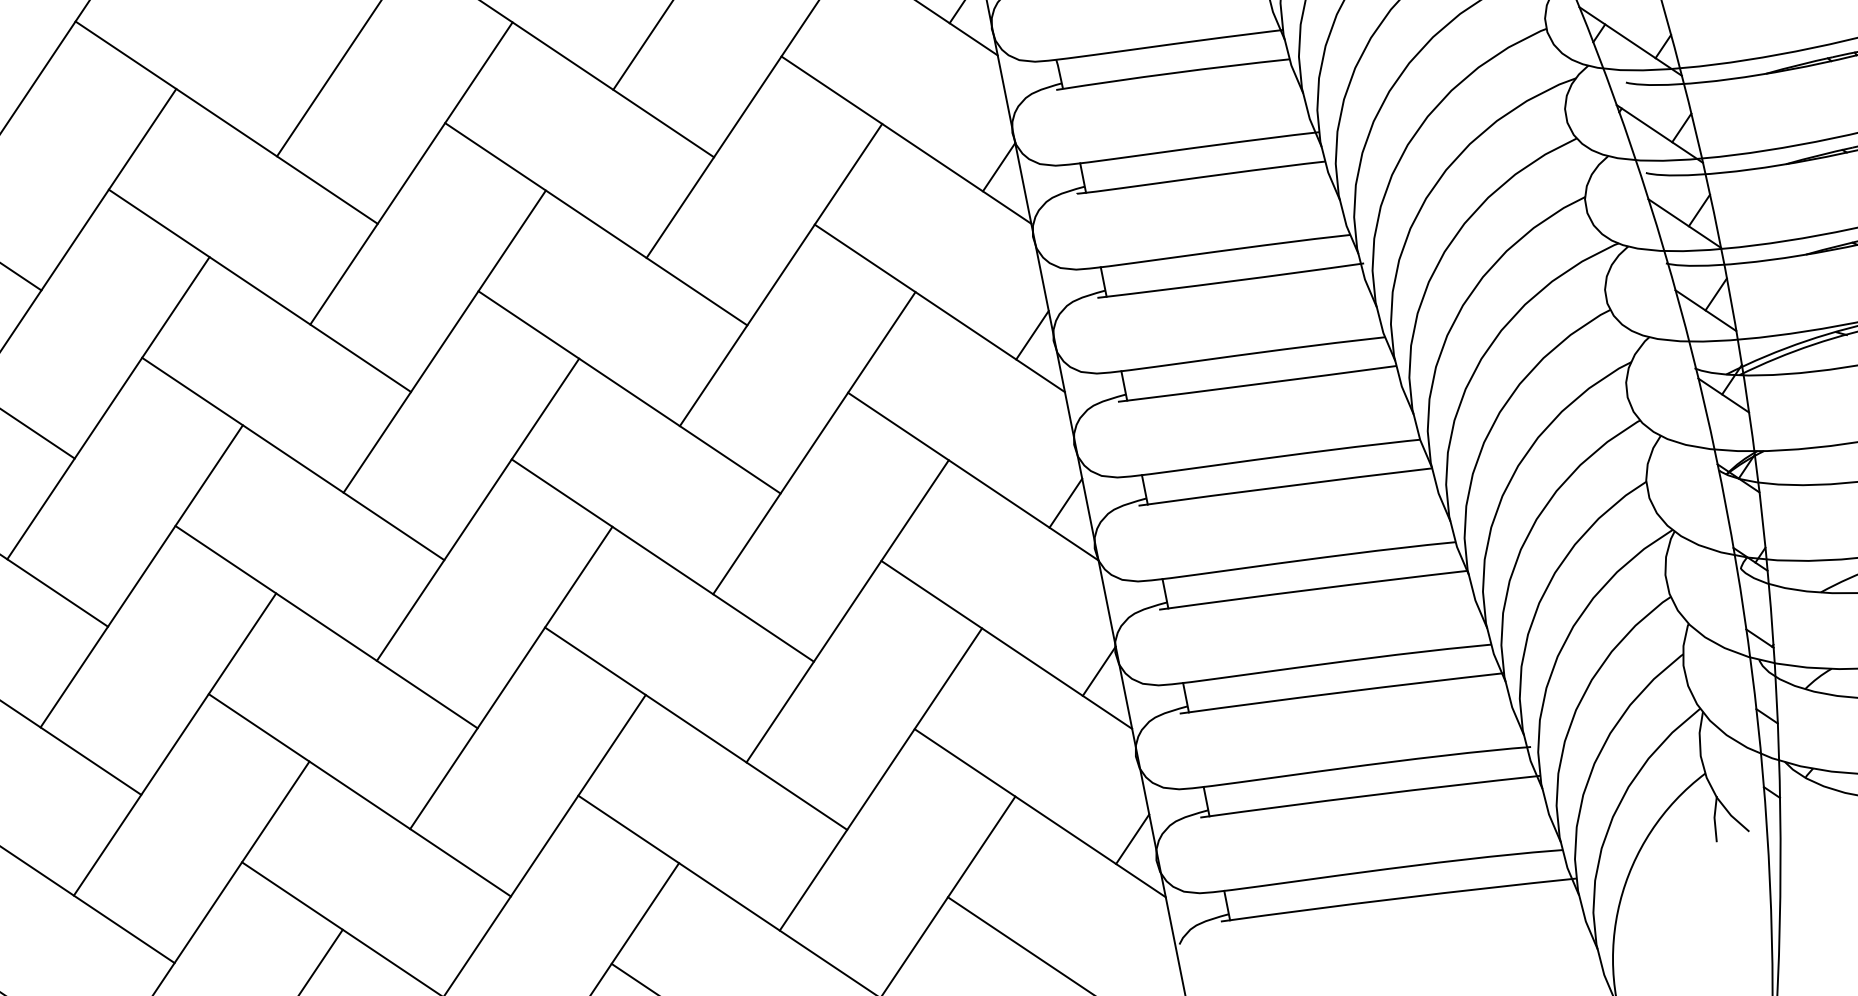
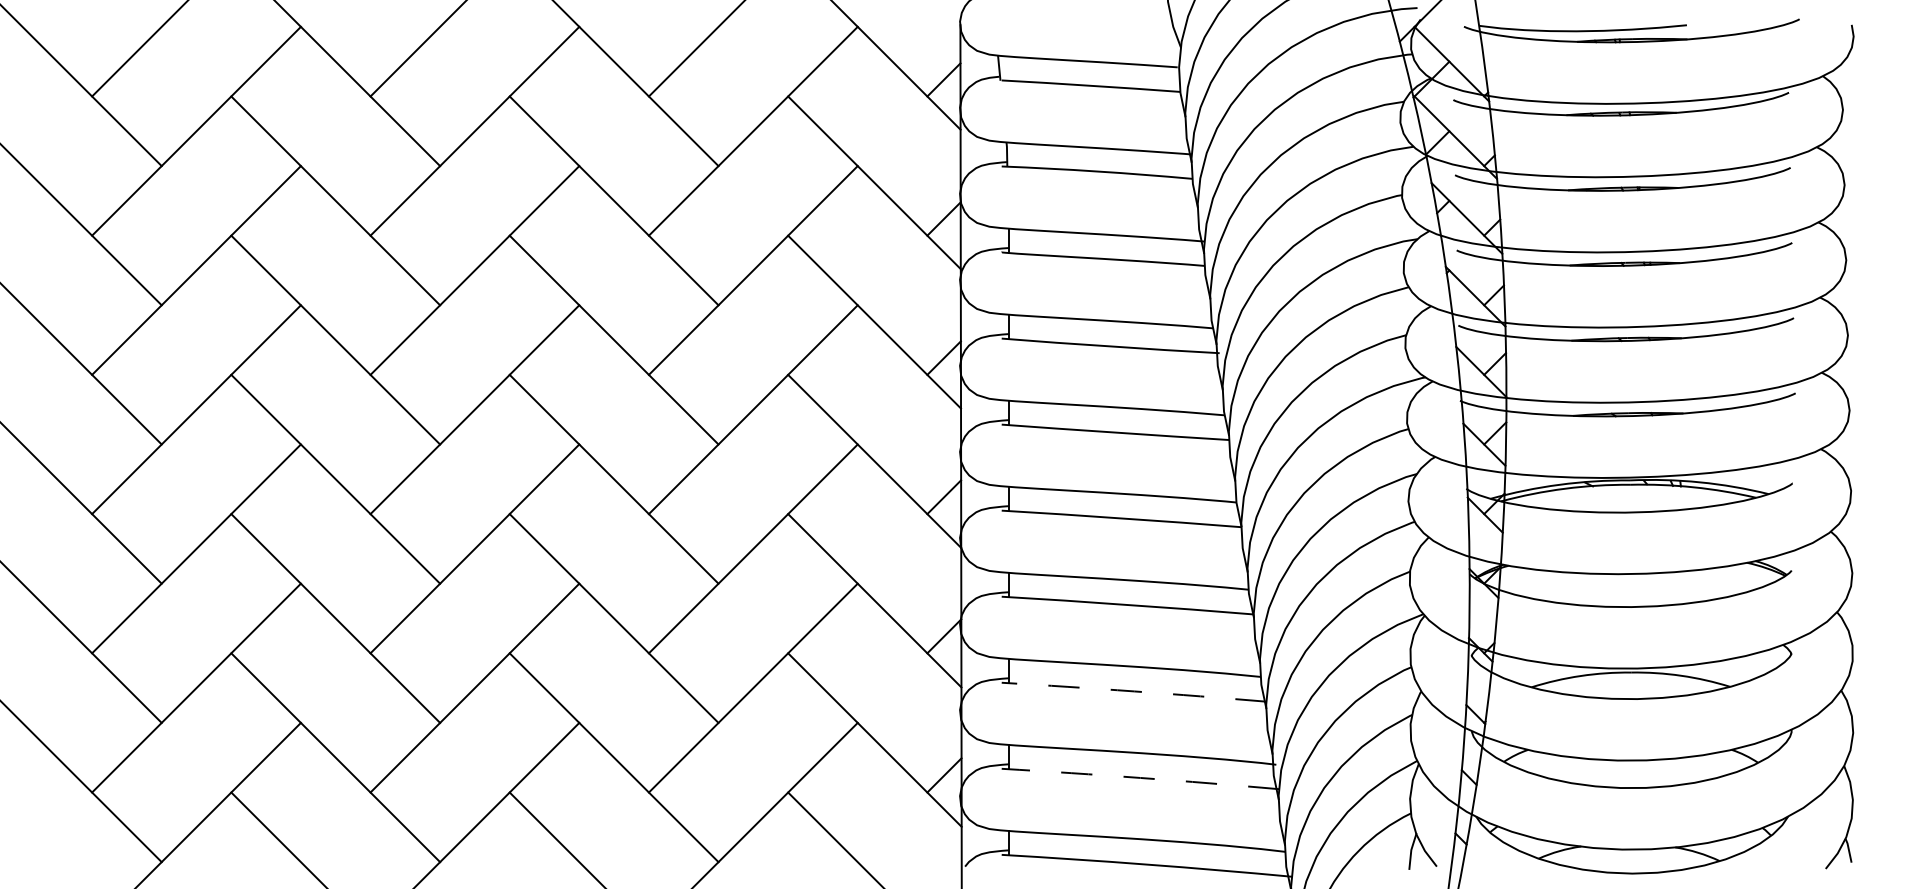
arc: (1342, 692) -> (1134, 691), solid -> dashed
arc: (1369, 794) -> (1140, 777), solid -> dashed

